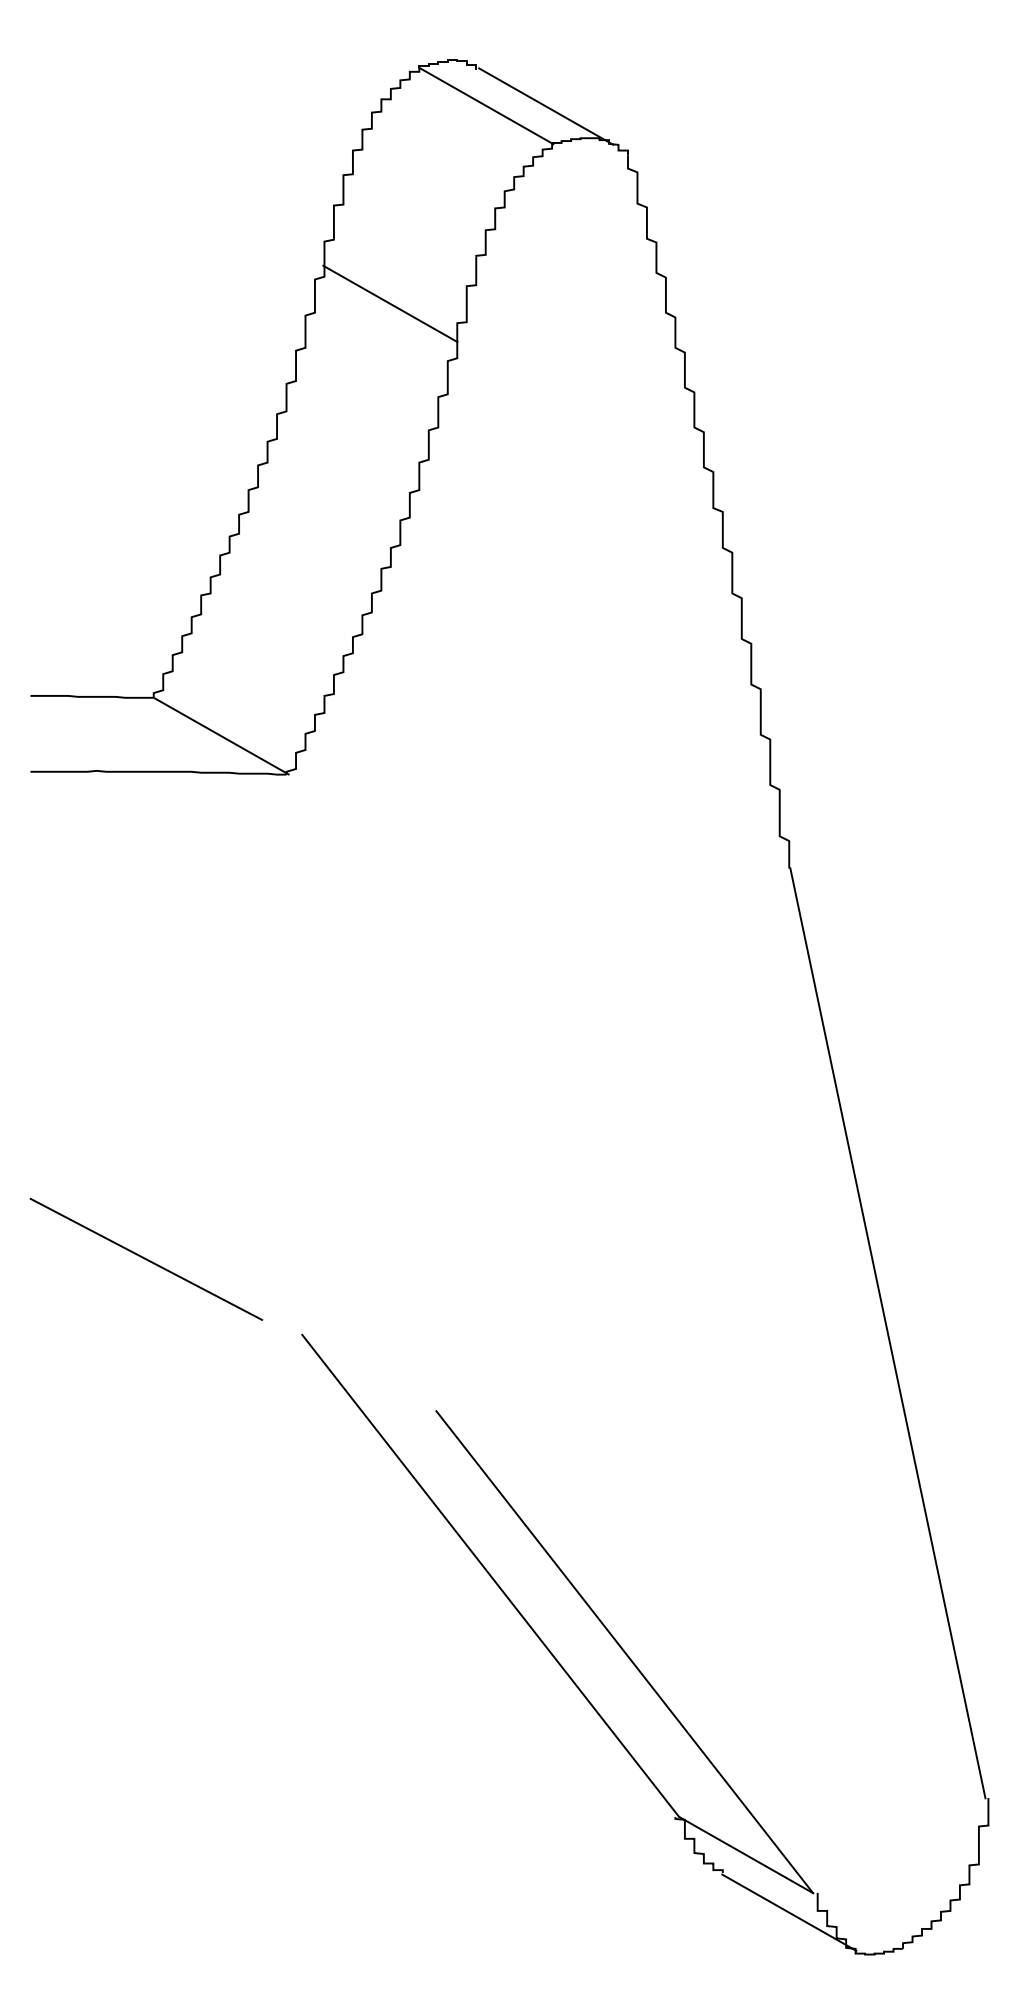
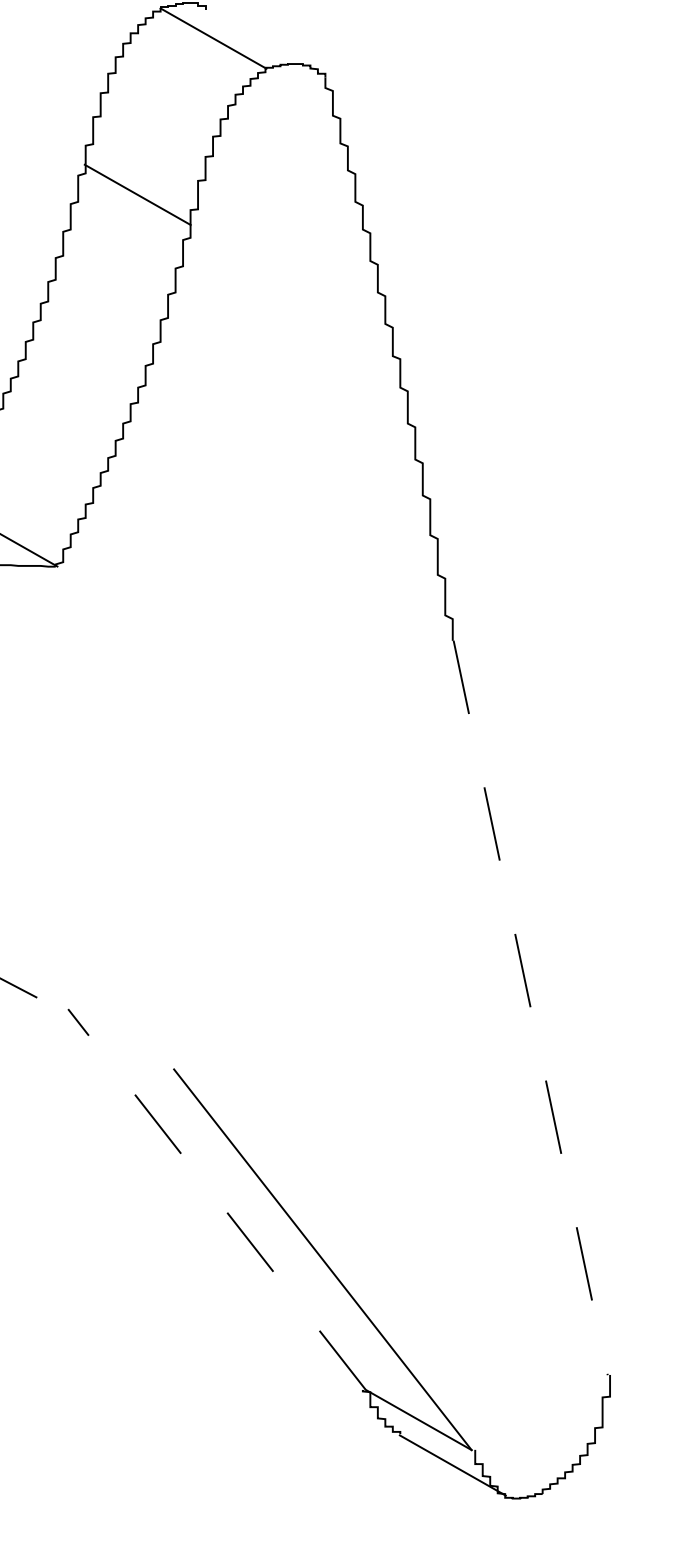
line: (546, 106) -> (261, 38), removed
line: (888, 1333) -> (531, 1008), solid -> dashed
line: (490, 1575) -> (216, 1199), solid -> dashed

